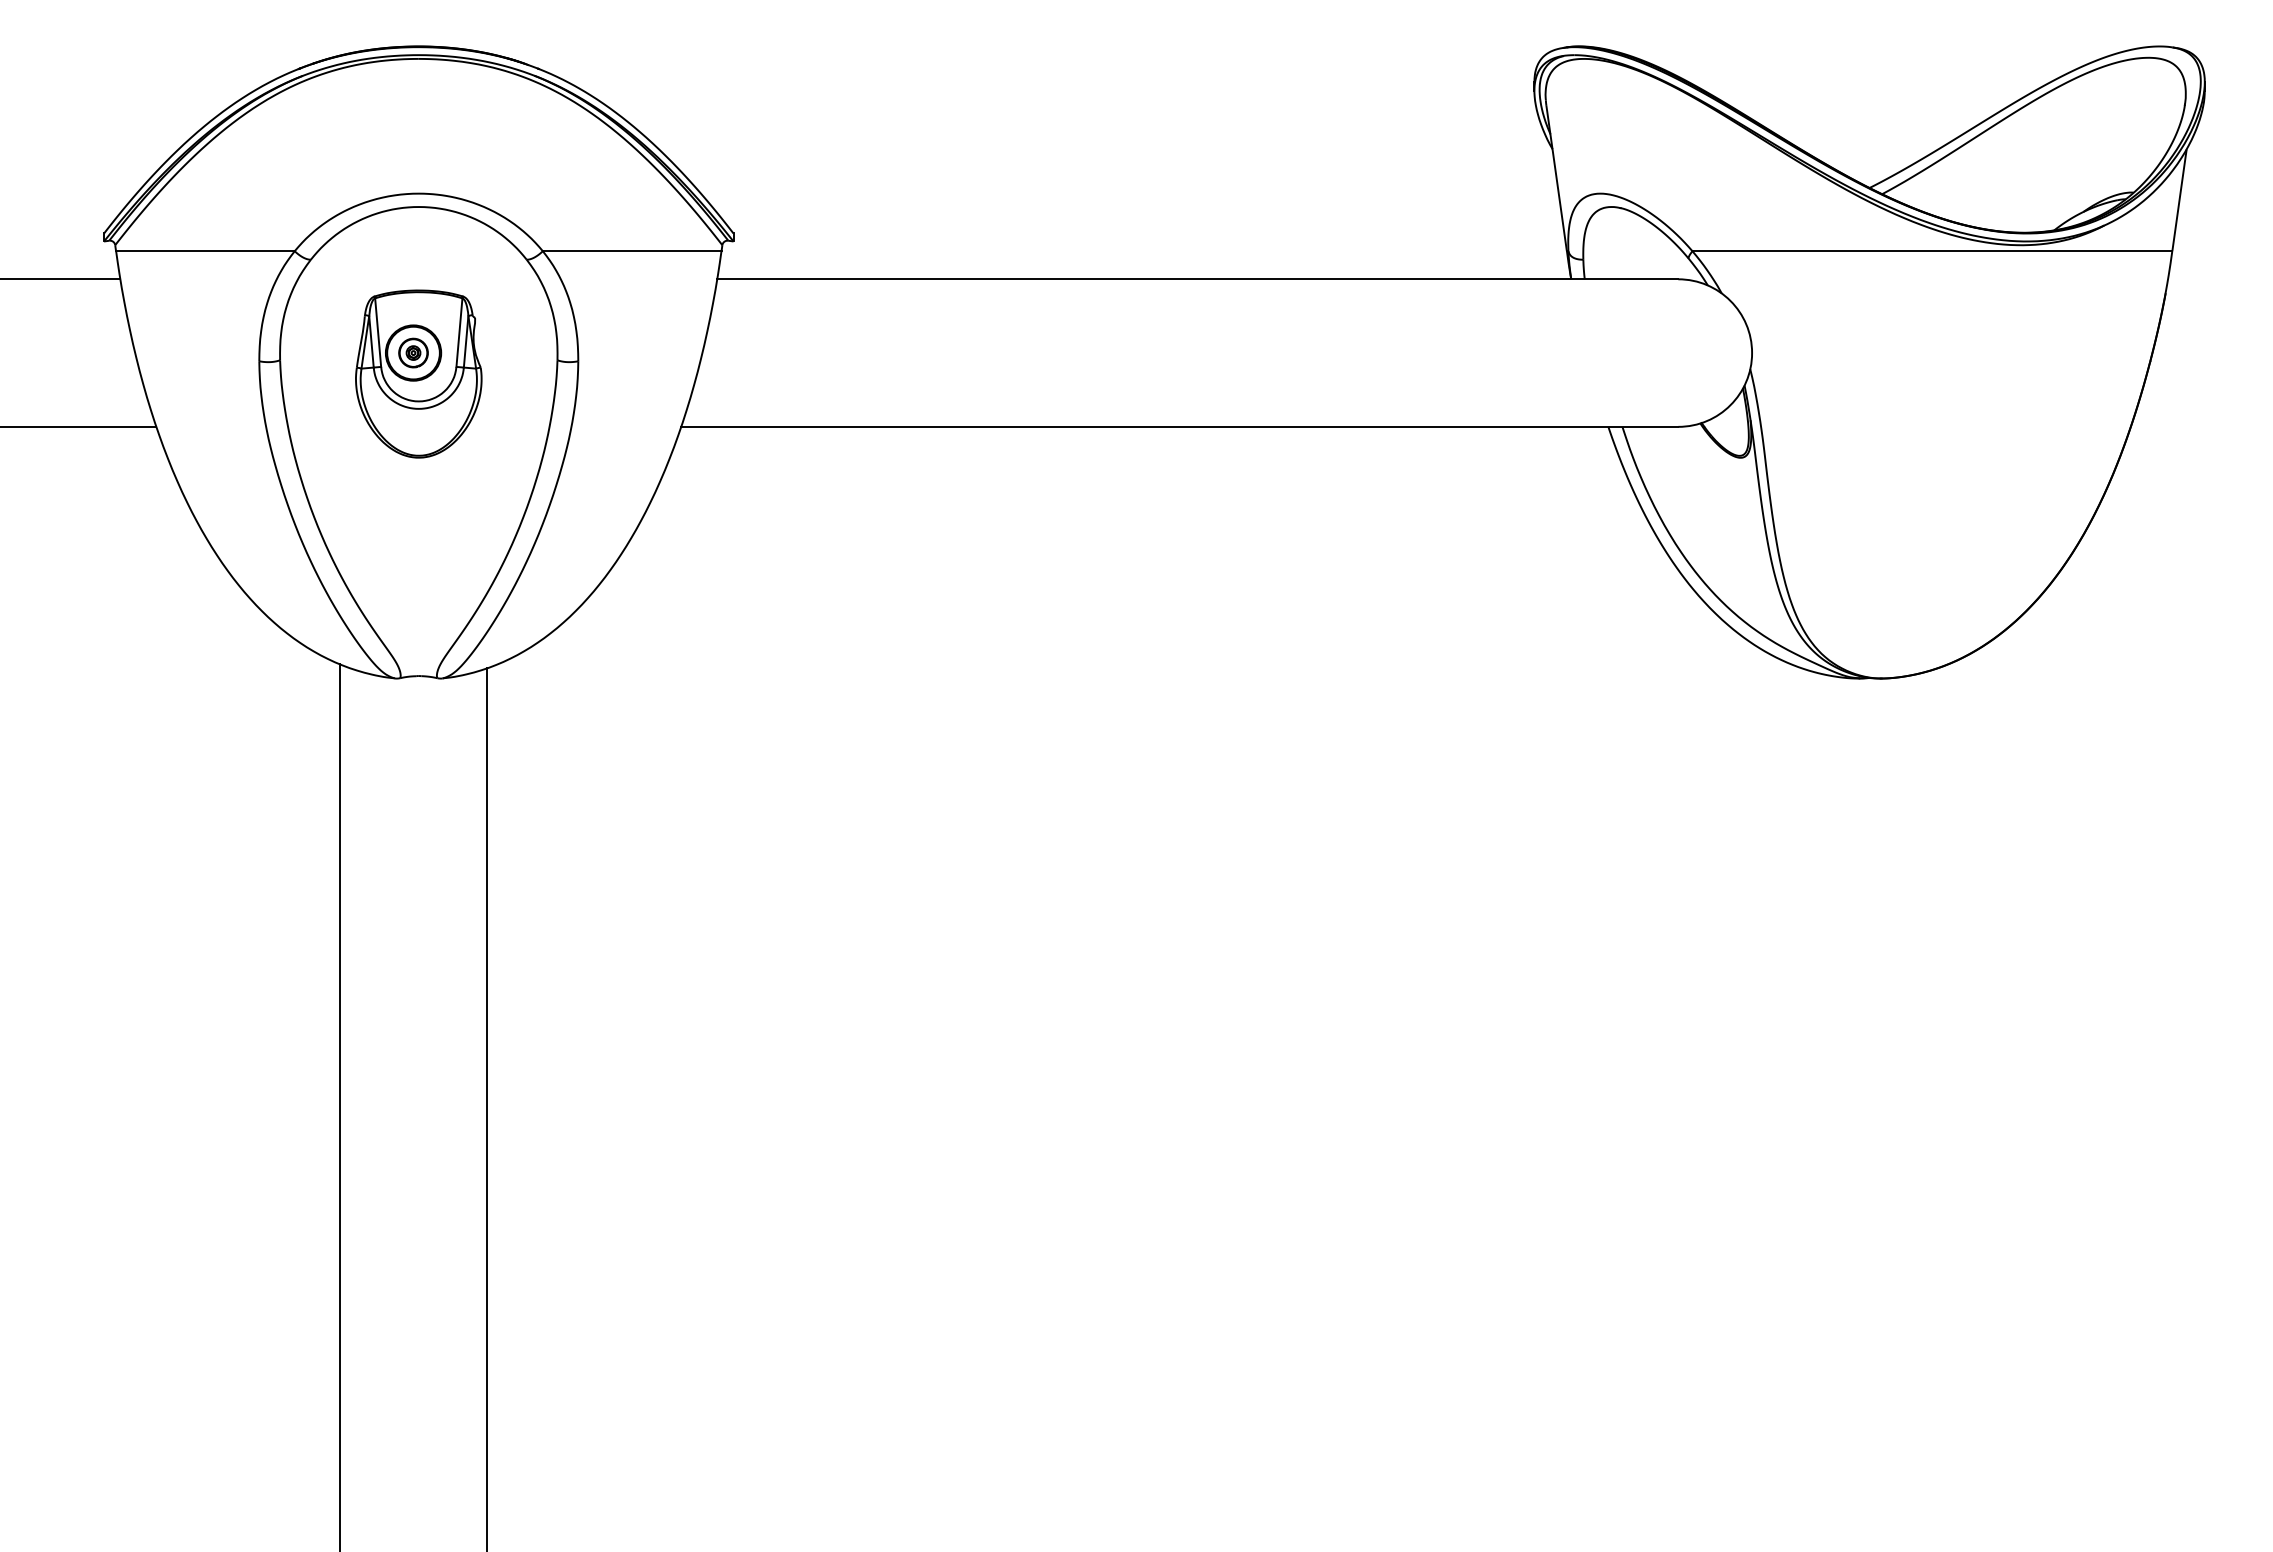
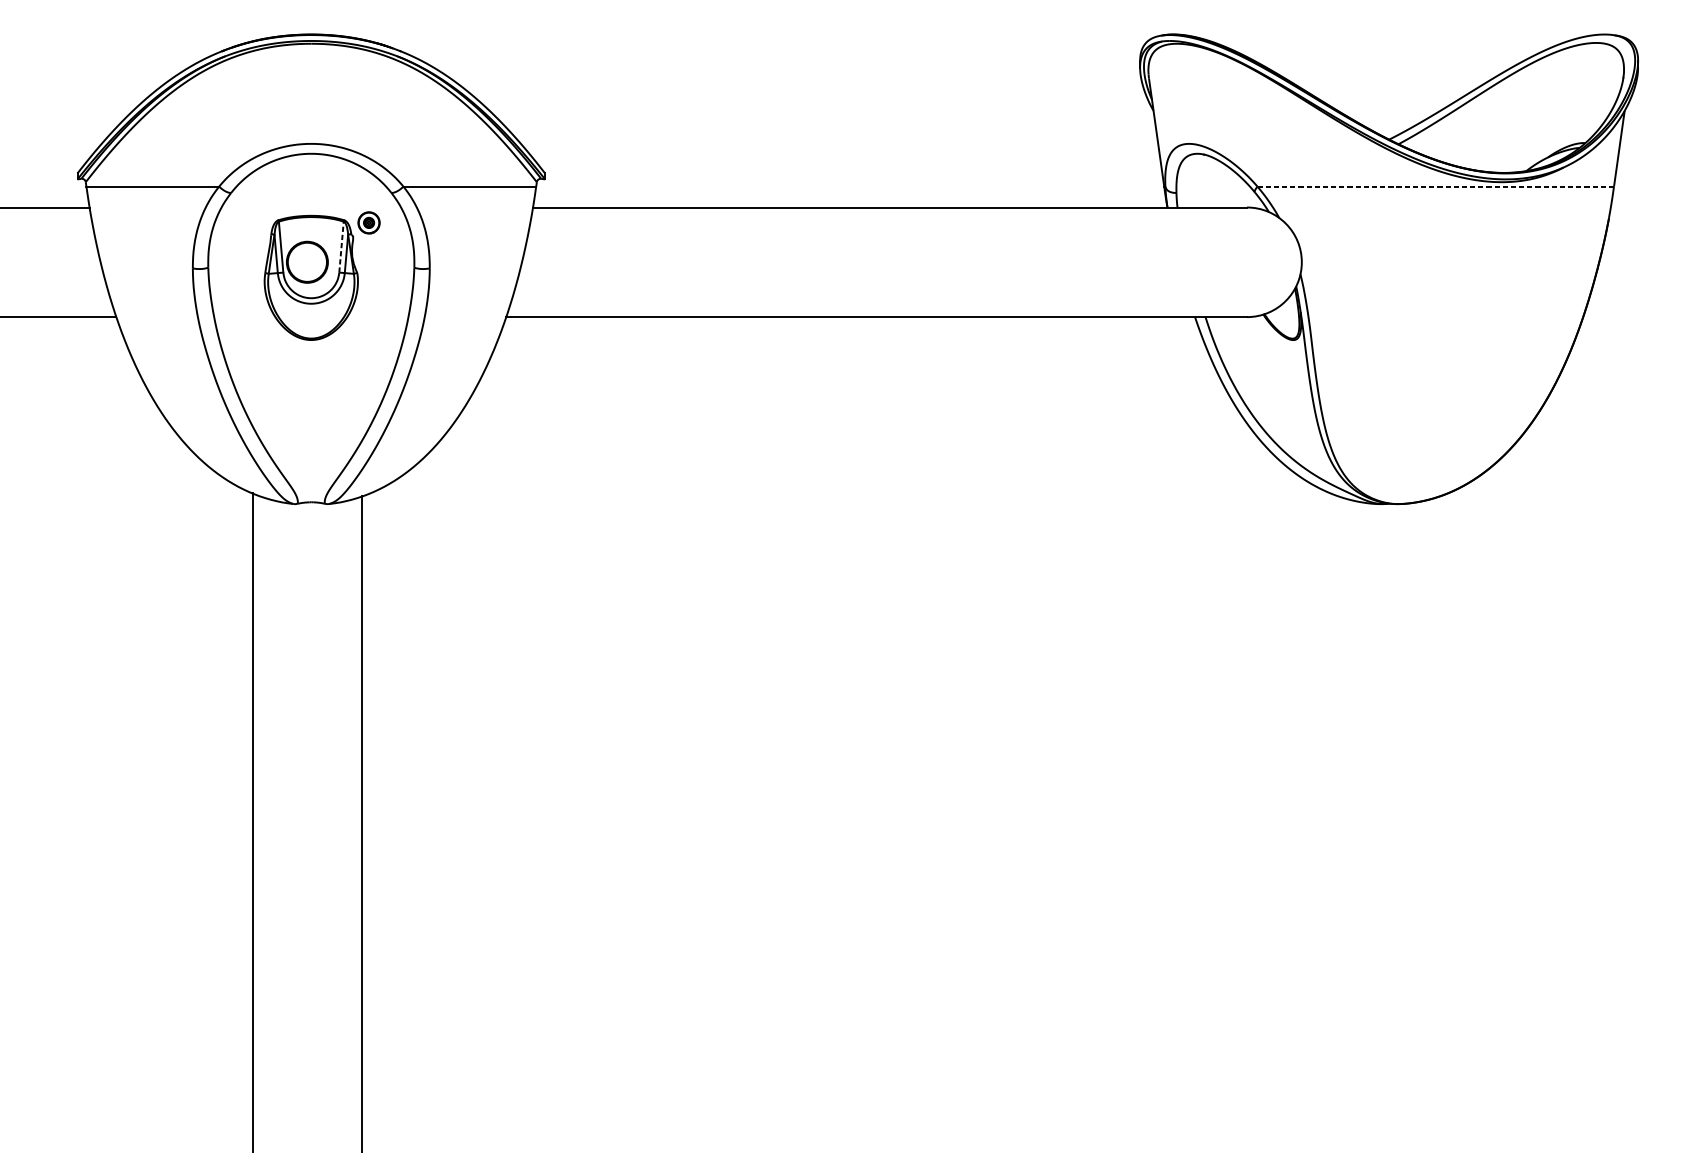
line: (1932, 251) -> (1435, 186), solid -> dashed
line: (459, 332) -> (341, 247), solid -> dashed
part: (413, 352) -> (369, 222), moved

